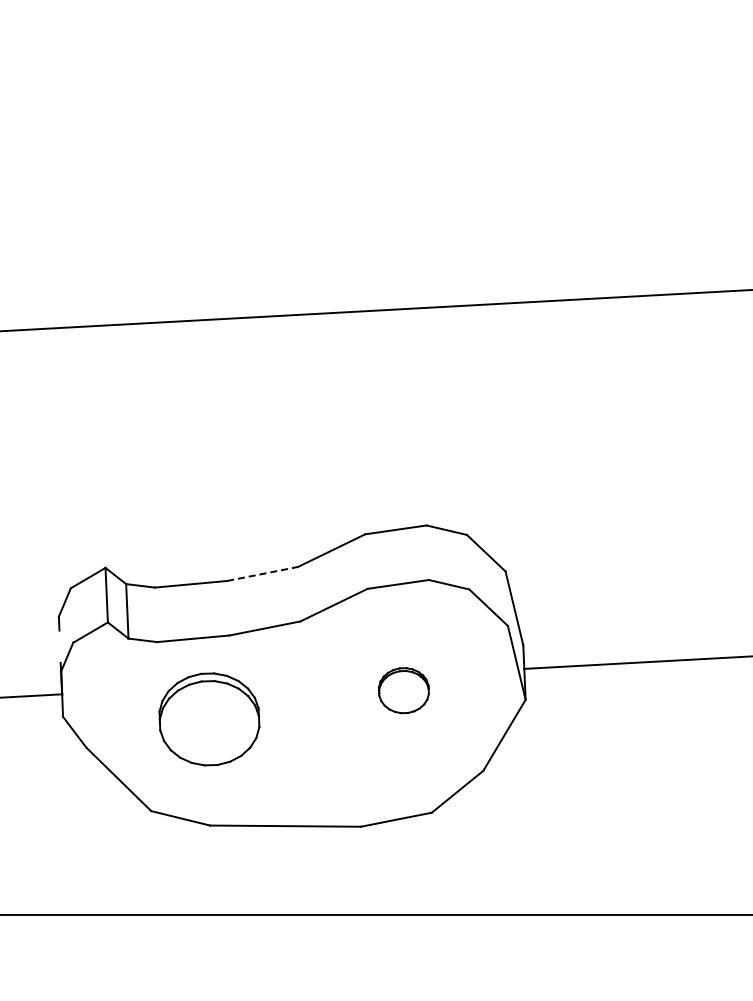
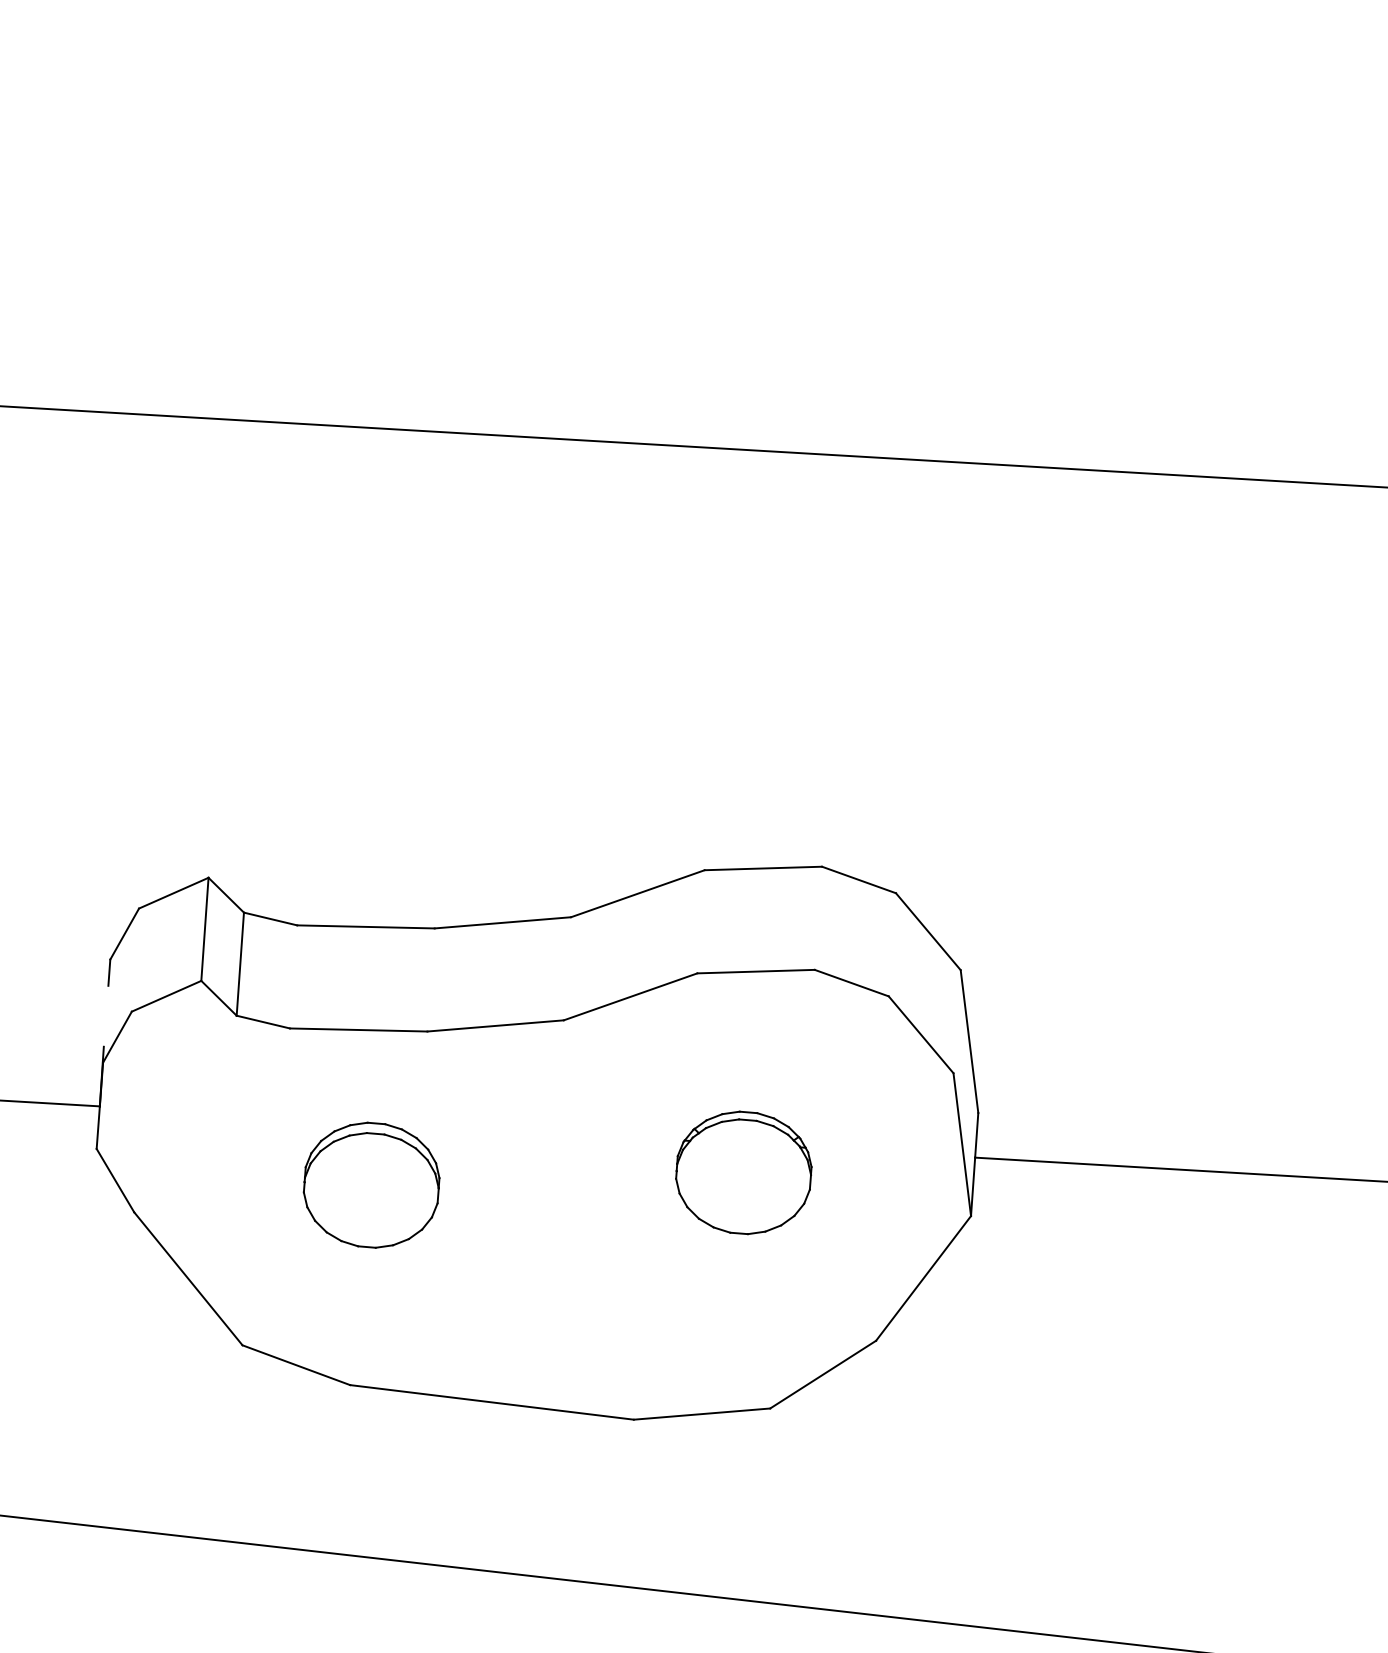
line: (263, 573) -> (504, 922), dashed -> solid
part: (403, 690) -> (743, 1172), size x1.43
part: (209, 719) -> (371, 1185), size x0.71

